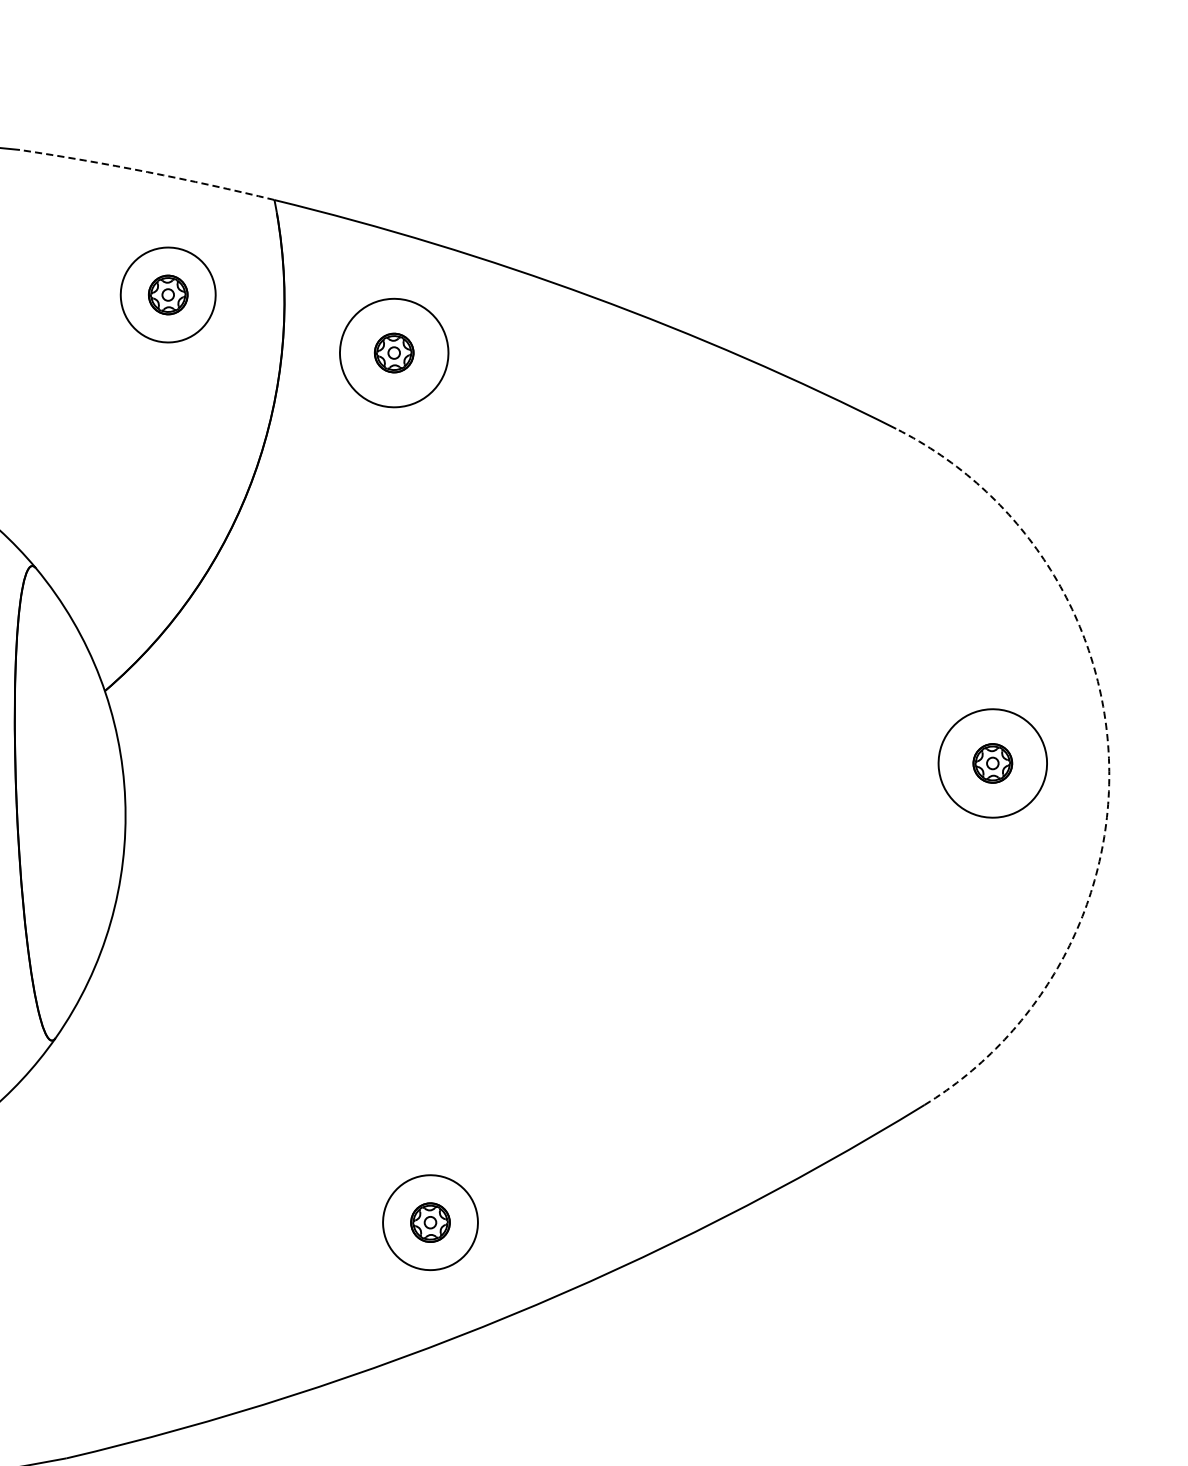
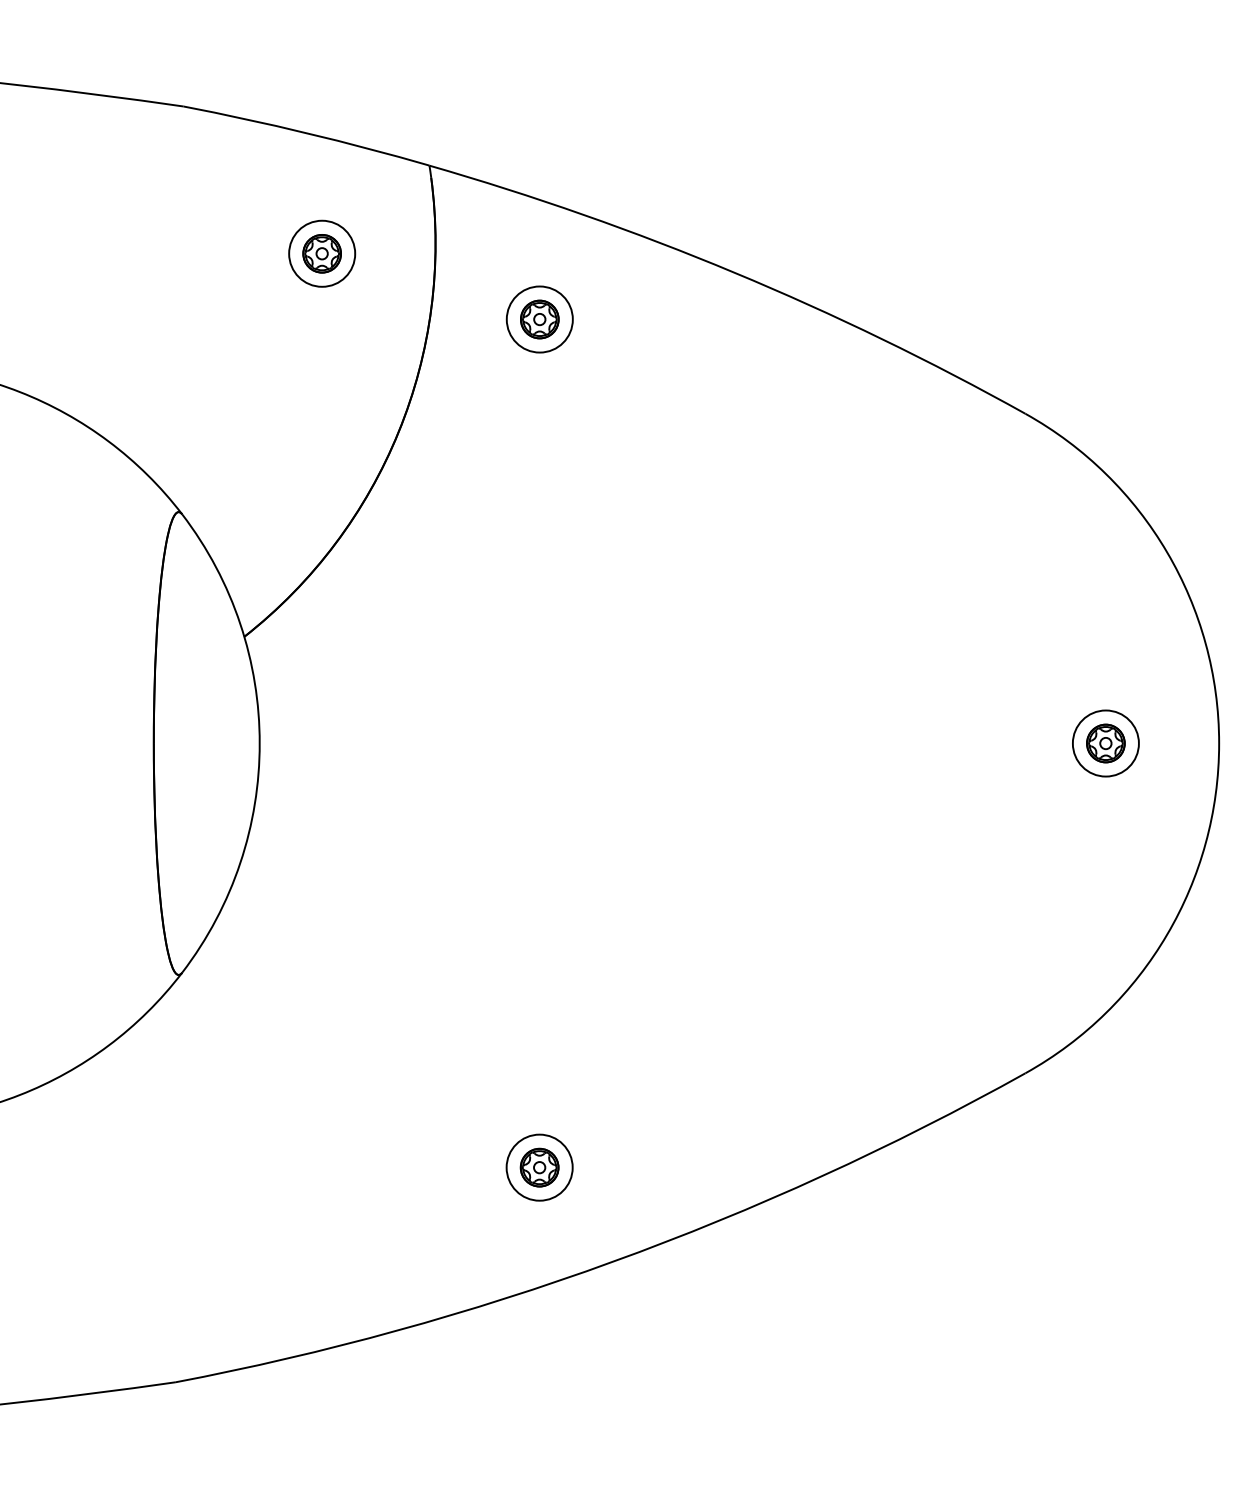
arc: (148, 172) -> (307, 133), dashed -> solid
circle: (168, 294) -> (322, 253), size x0.71
circle: (393, 353) -> (539, 319), size x0.62
arc: (1109, 758) -> (1219, 743), dashed -> solid
circle: (992, 763) -> (1105, 743), size x0.62
circle: (430, 1222) -> (539, 1167), size x0.71

